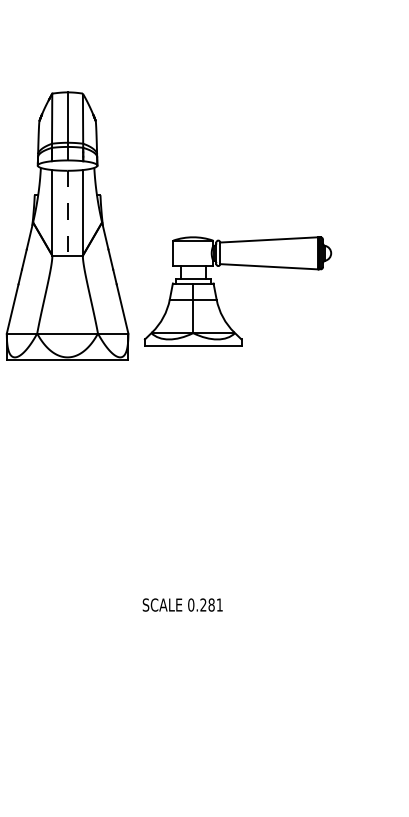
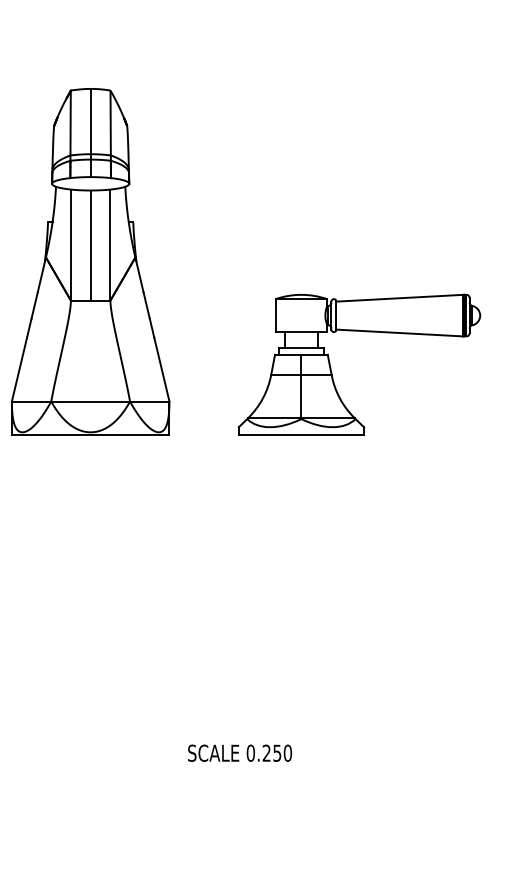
line: (67, 213) -> (90, 245), dashed -> solid
part: (217, 297) -> (332, 372), moved
text: (215, 604) -> (282, 752), 0.281 -> 0.250

